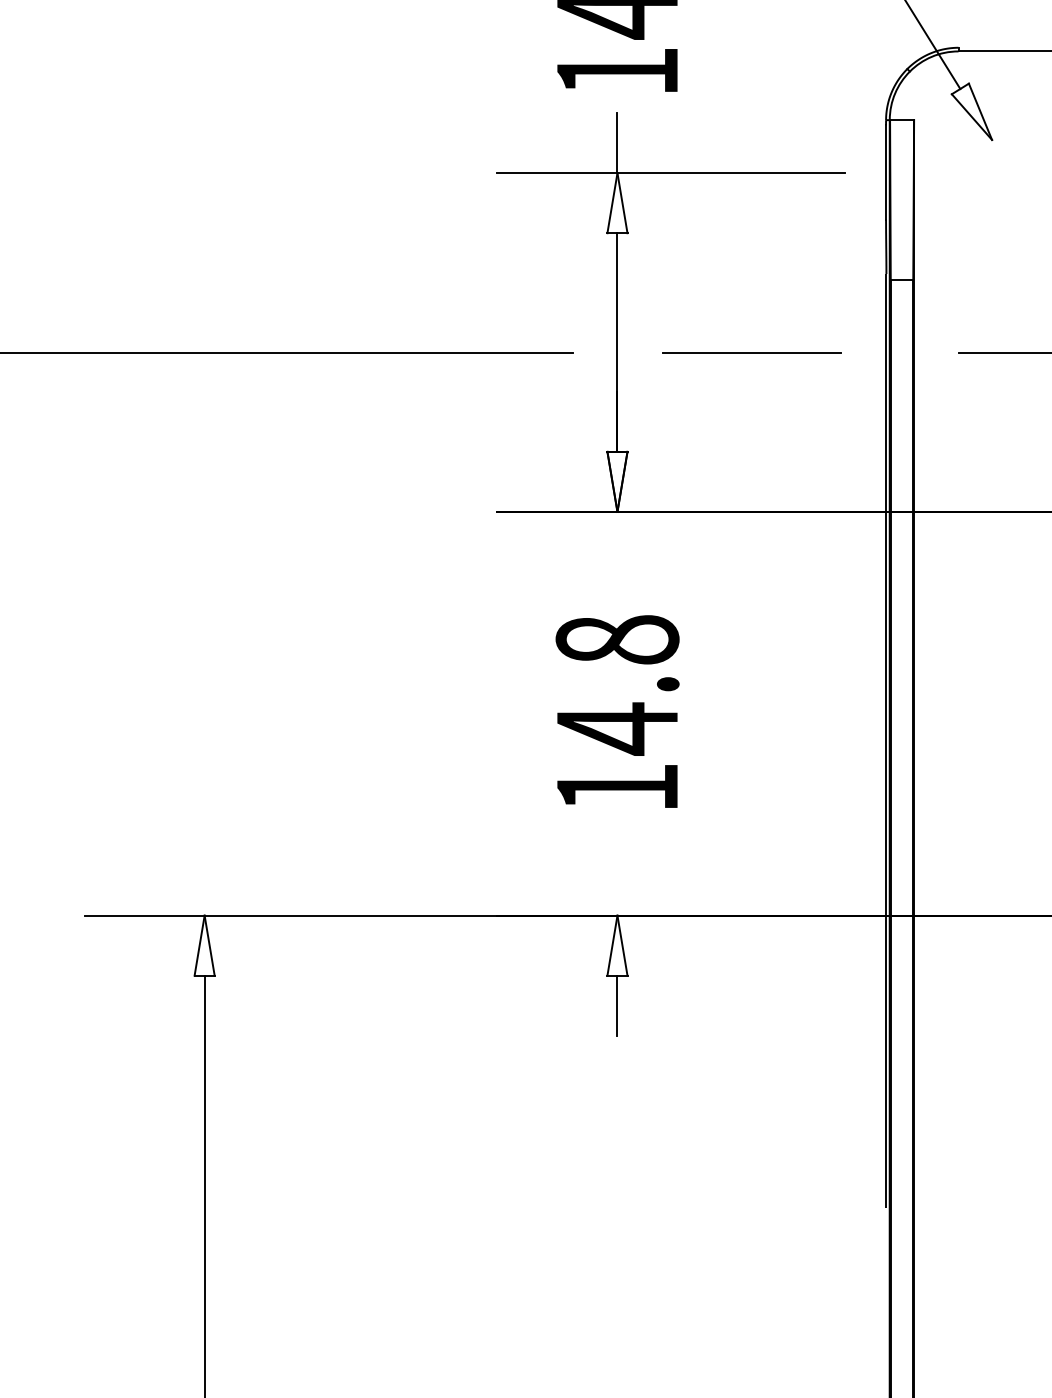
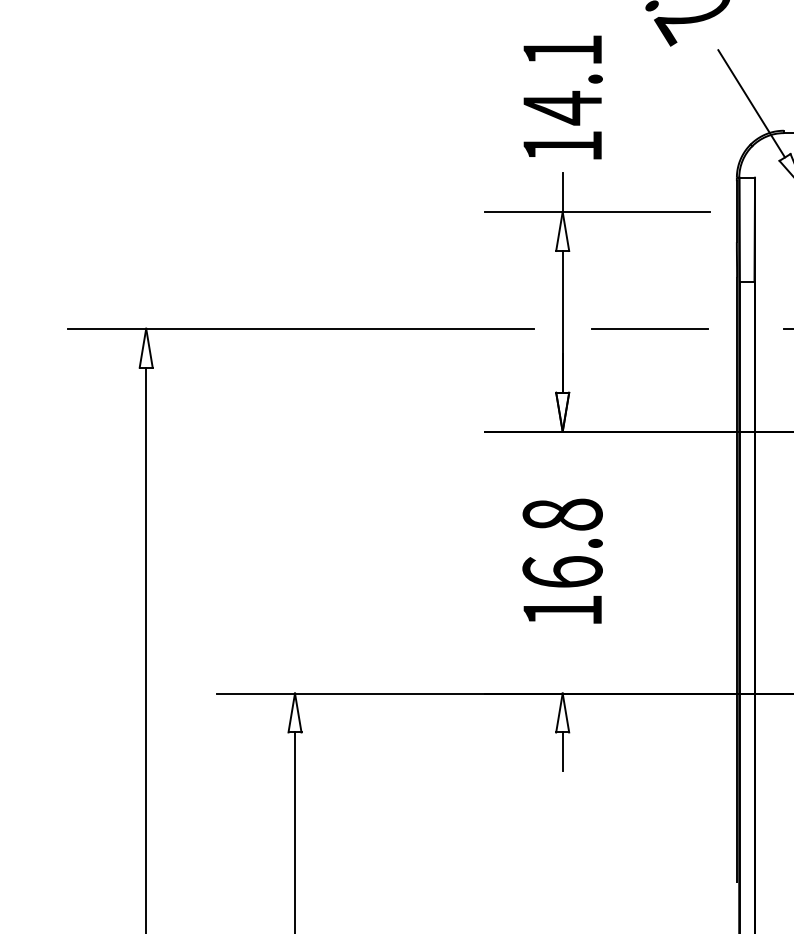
text: (617, 729) -> (562, 572), 14.8 -> 16.8

